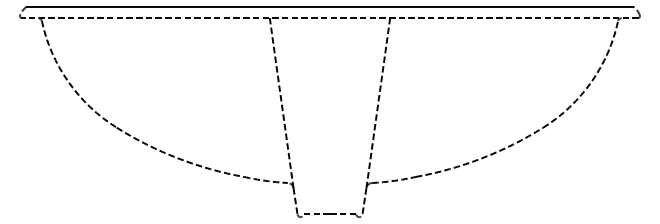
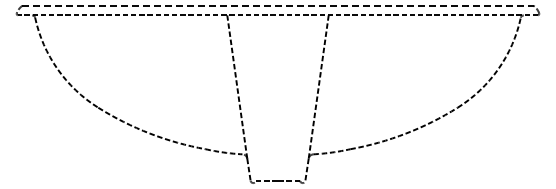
line: (330, 6) -> (278, 5), solid -> dashed

